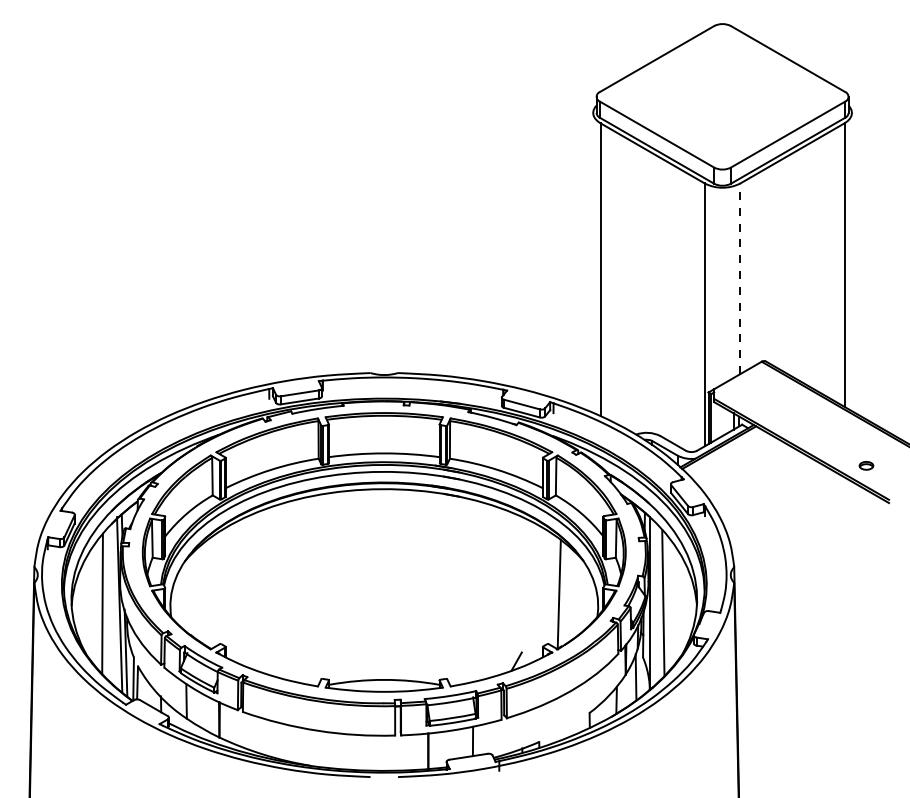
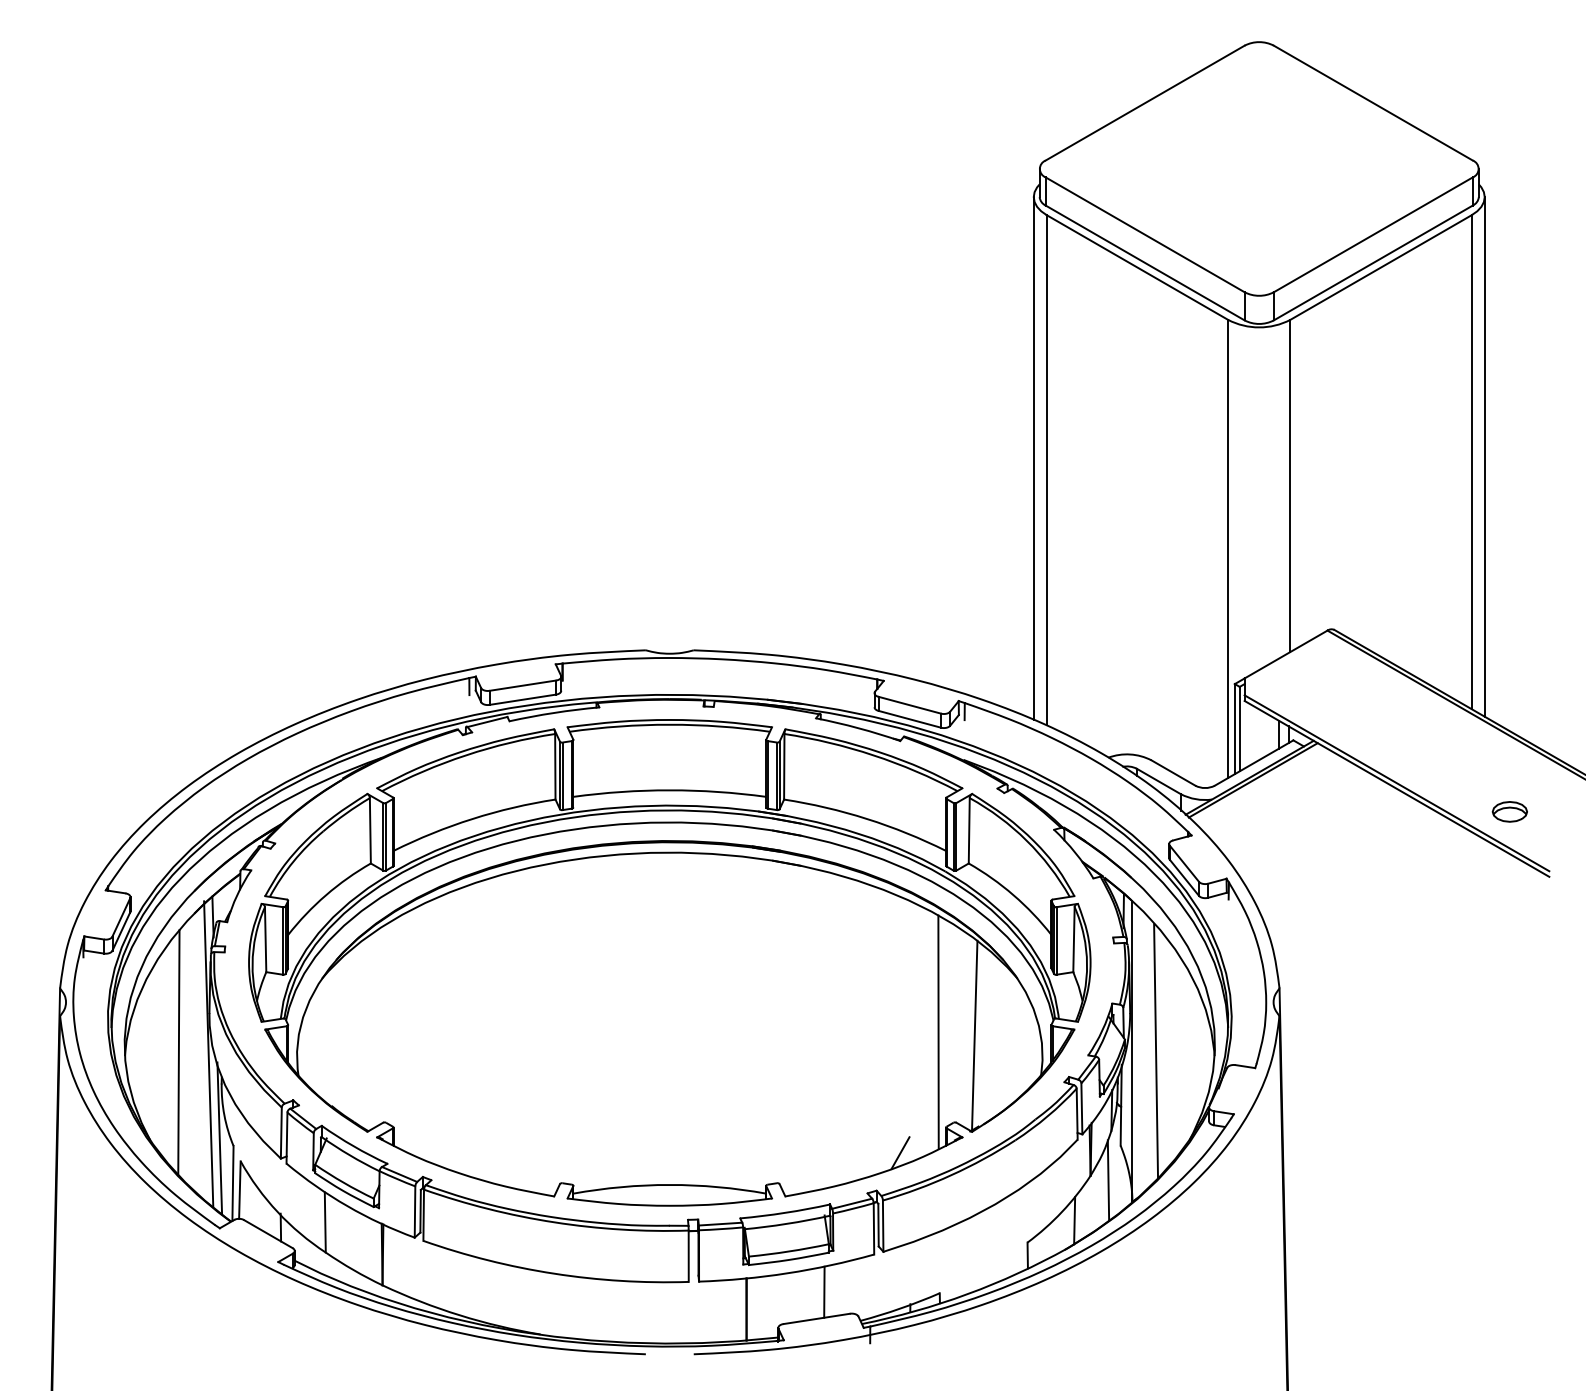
line: (851, 261) -> (1483, 455), added
line: (593, 262) -> (1034, 457), added
line: (740, 278) -> (1290, 485), dashed -> solid
part: (866, 465) -> (1510, 811), size x1.43
line: (538, 592) -> (938, 1032), added

